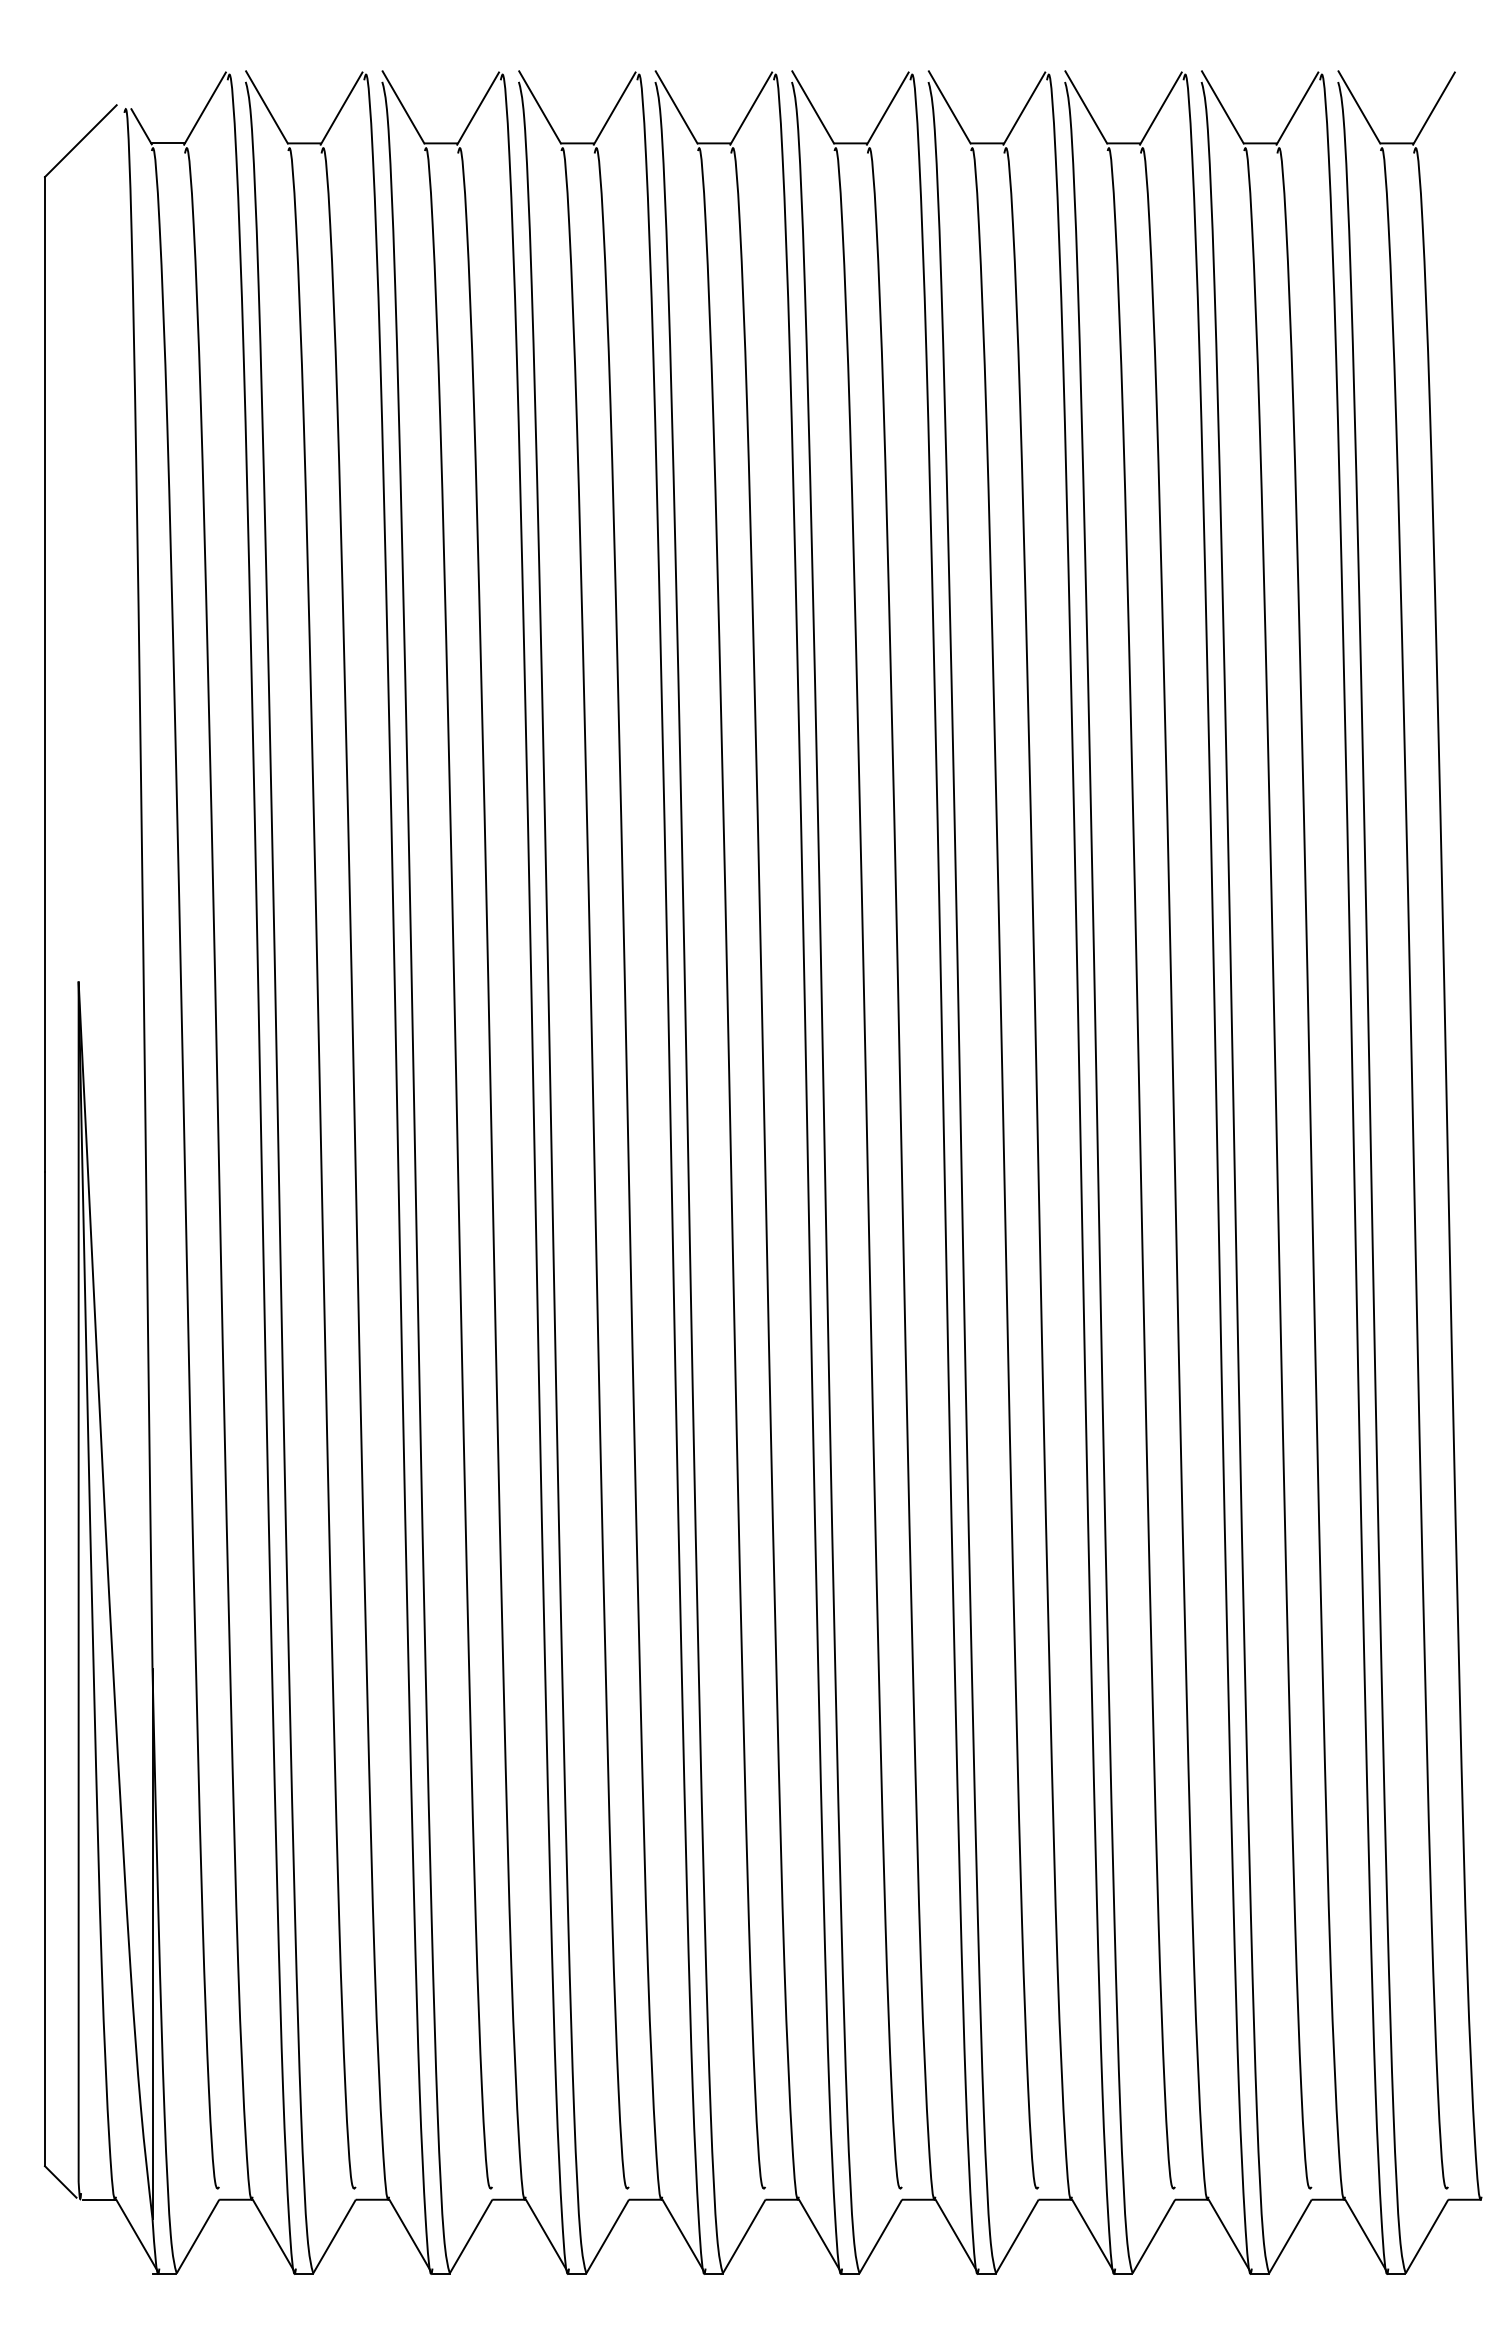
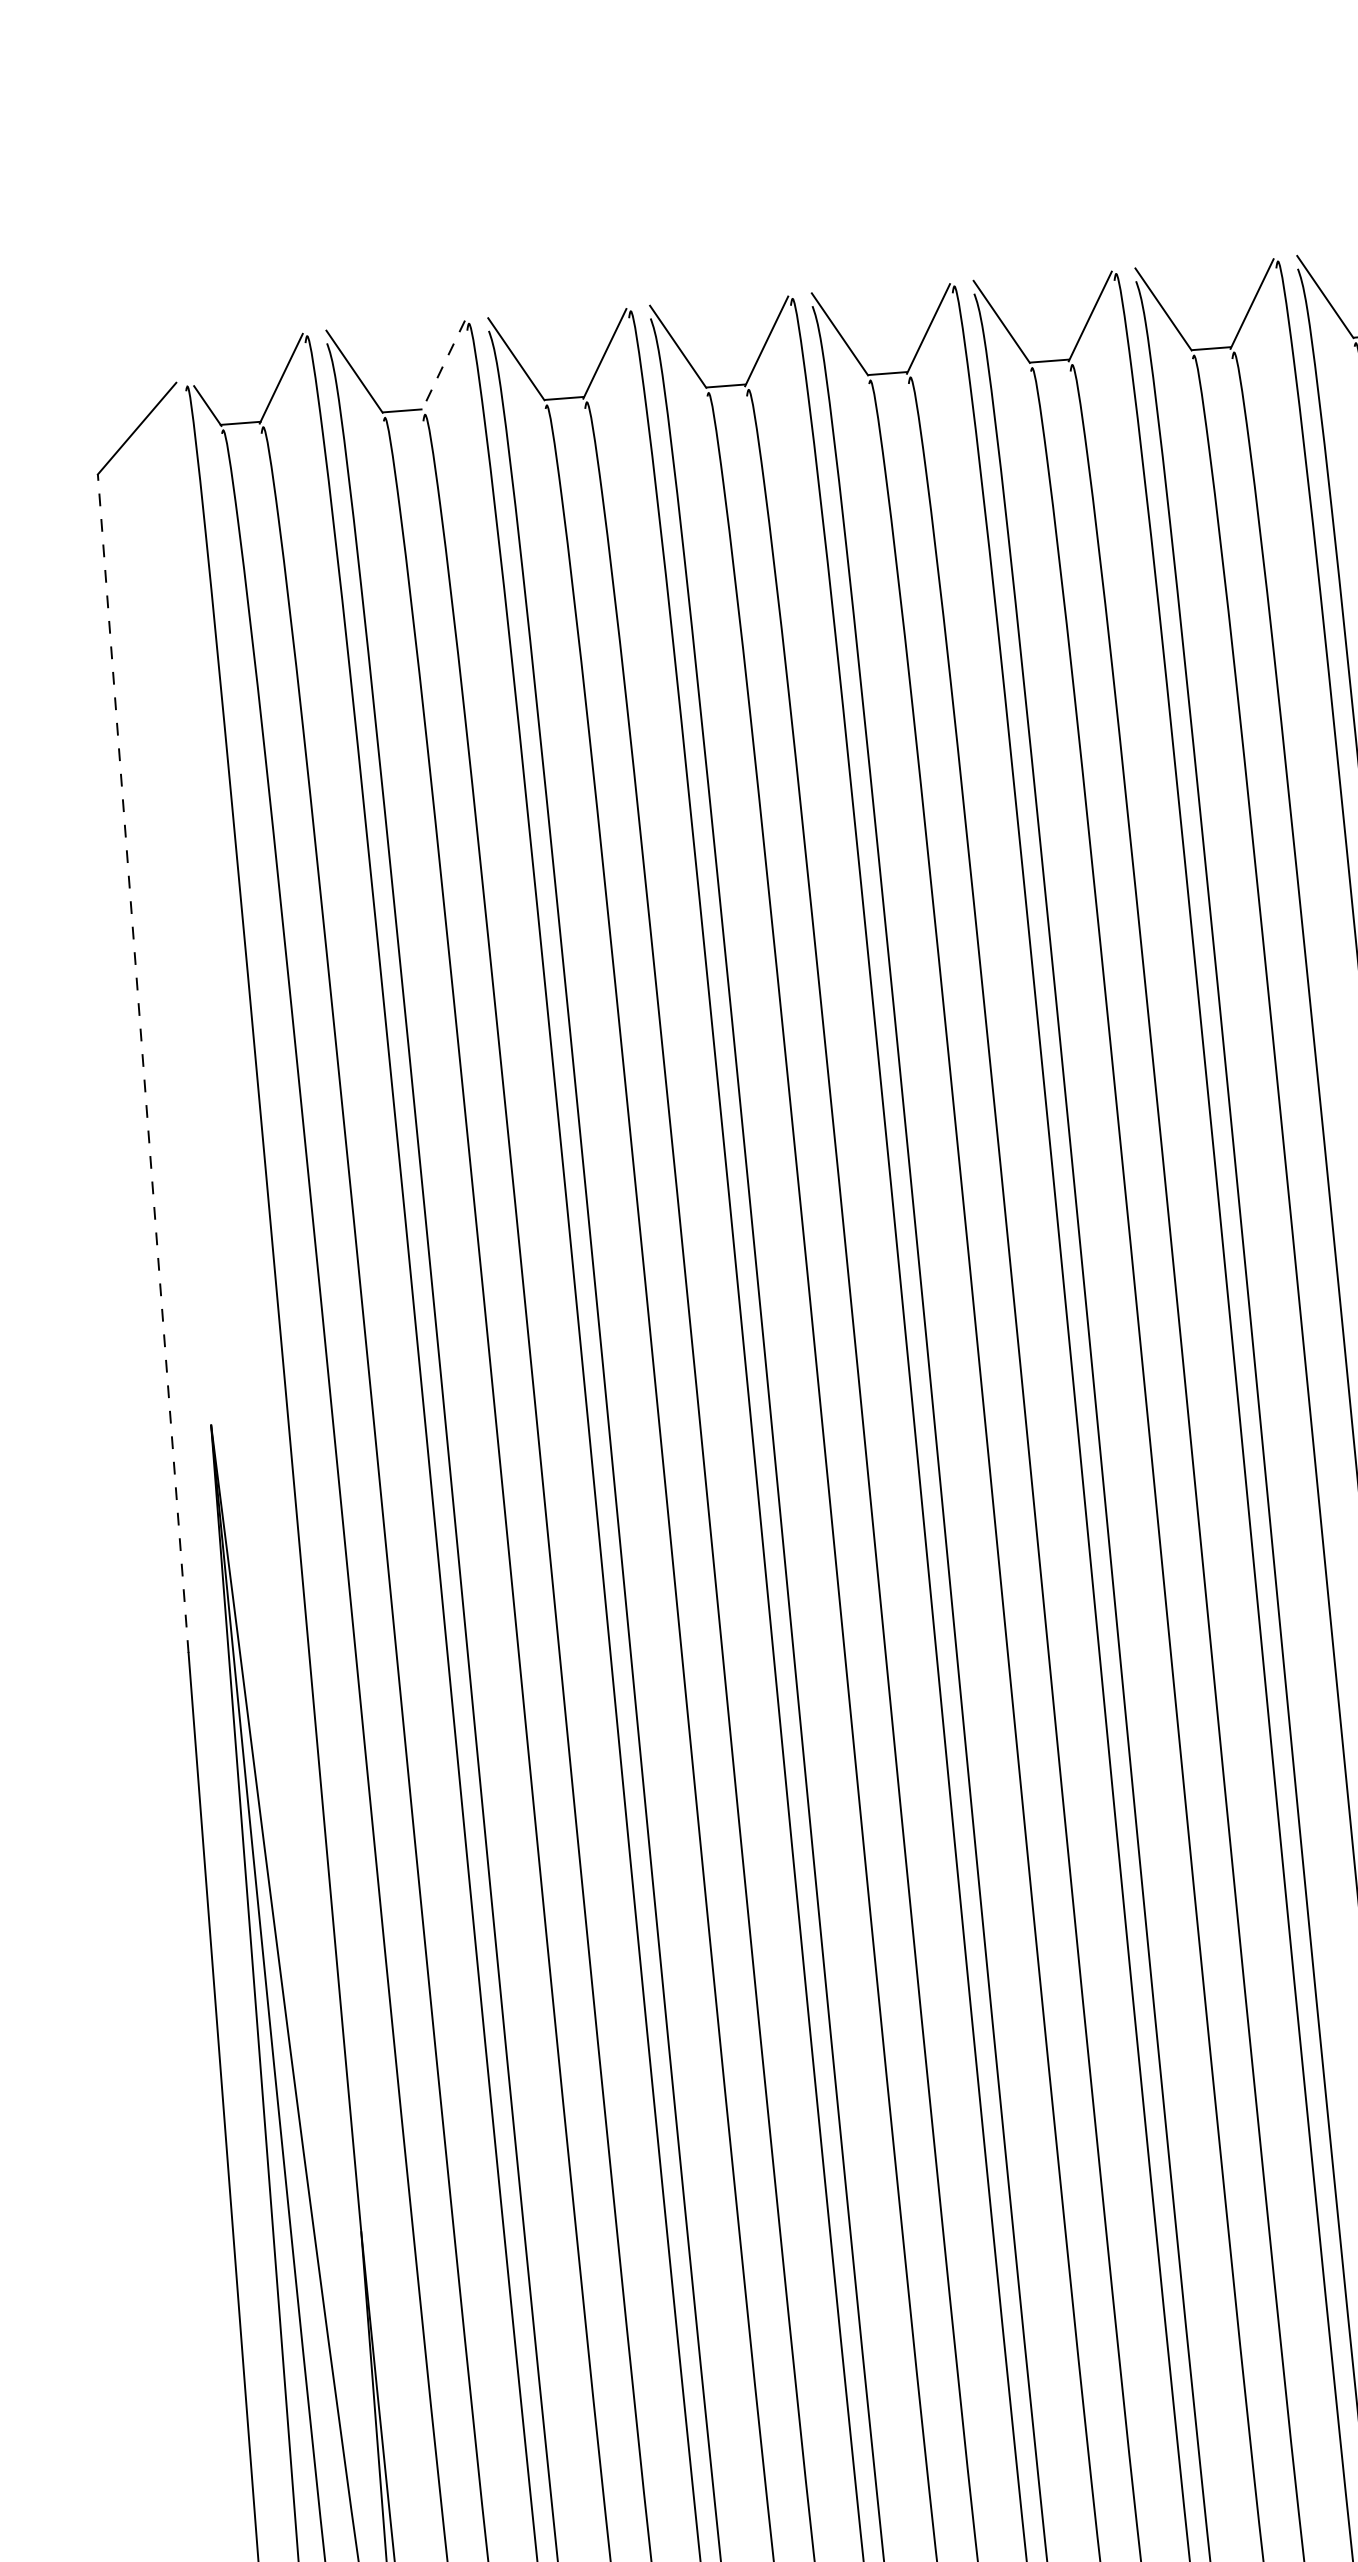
line: (341, 108) -> (442, 366), solid -> dashed
line: (44, 673) -> (142, 1062), solid -> dashed

